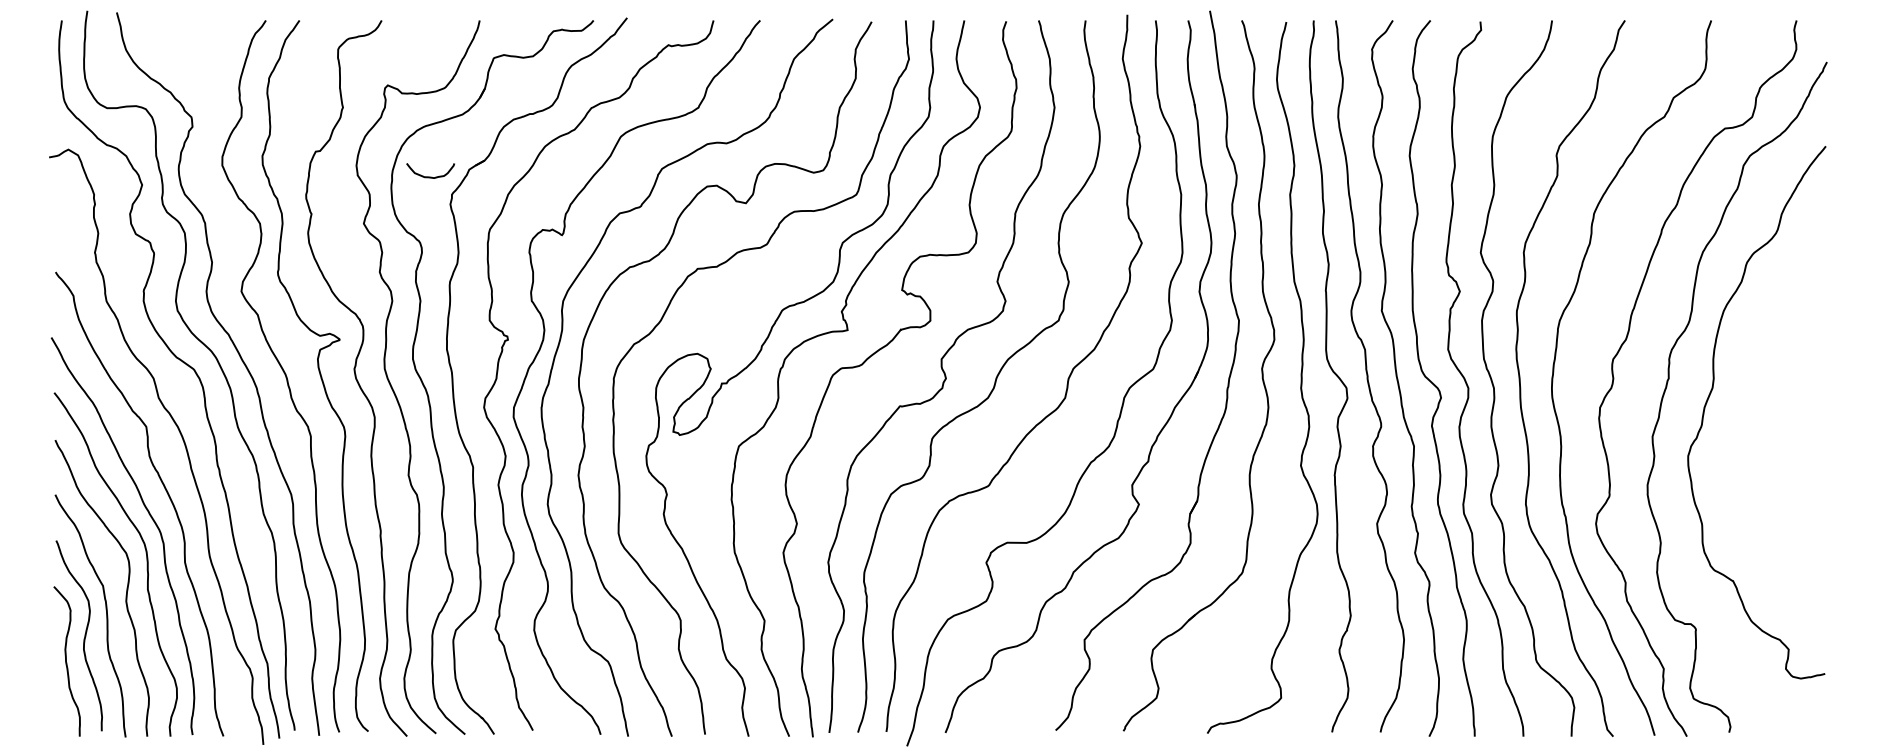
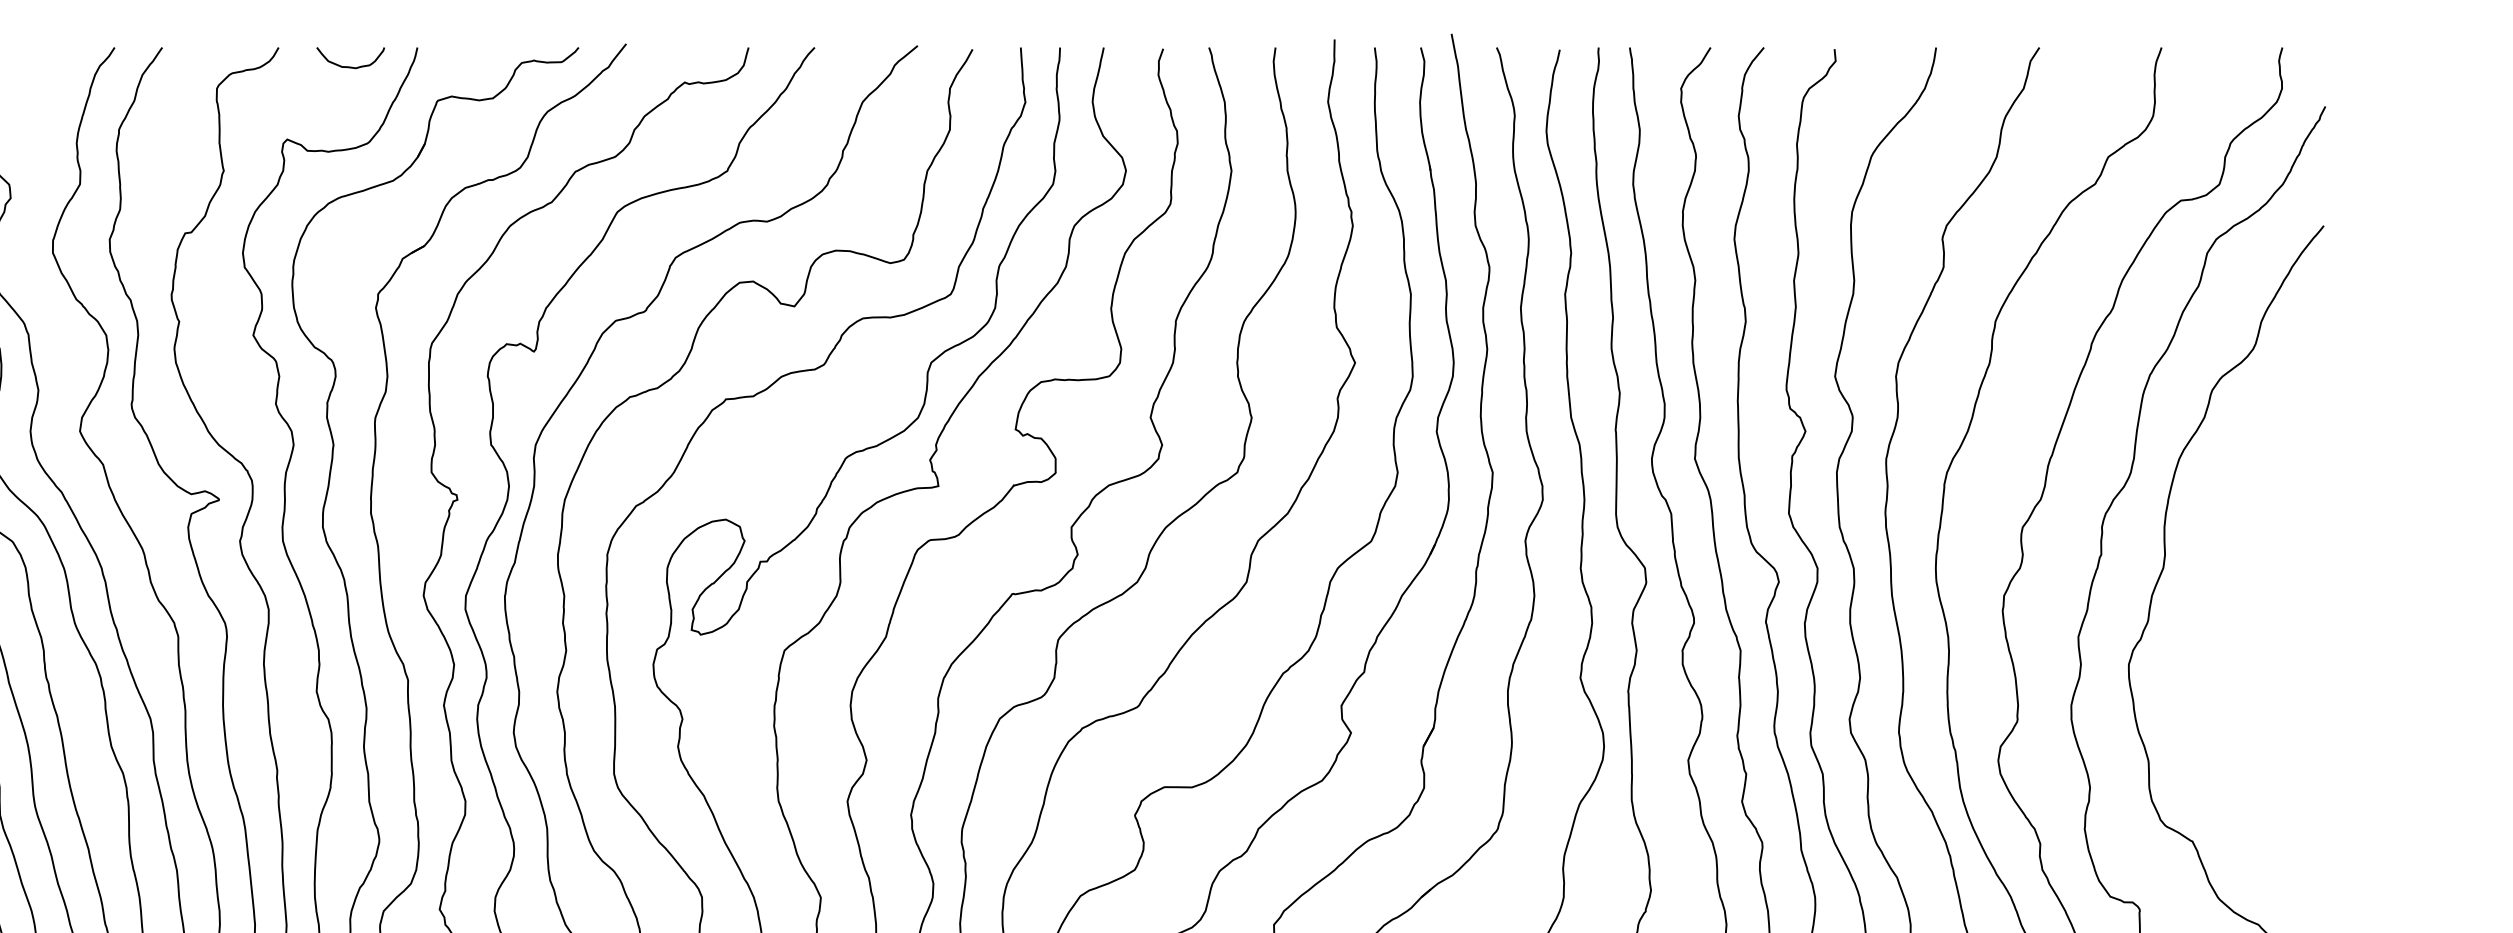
curve: (430, 176) -> (350, 65), moved

